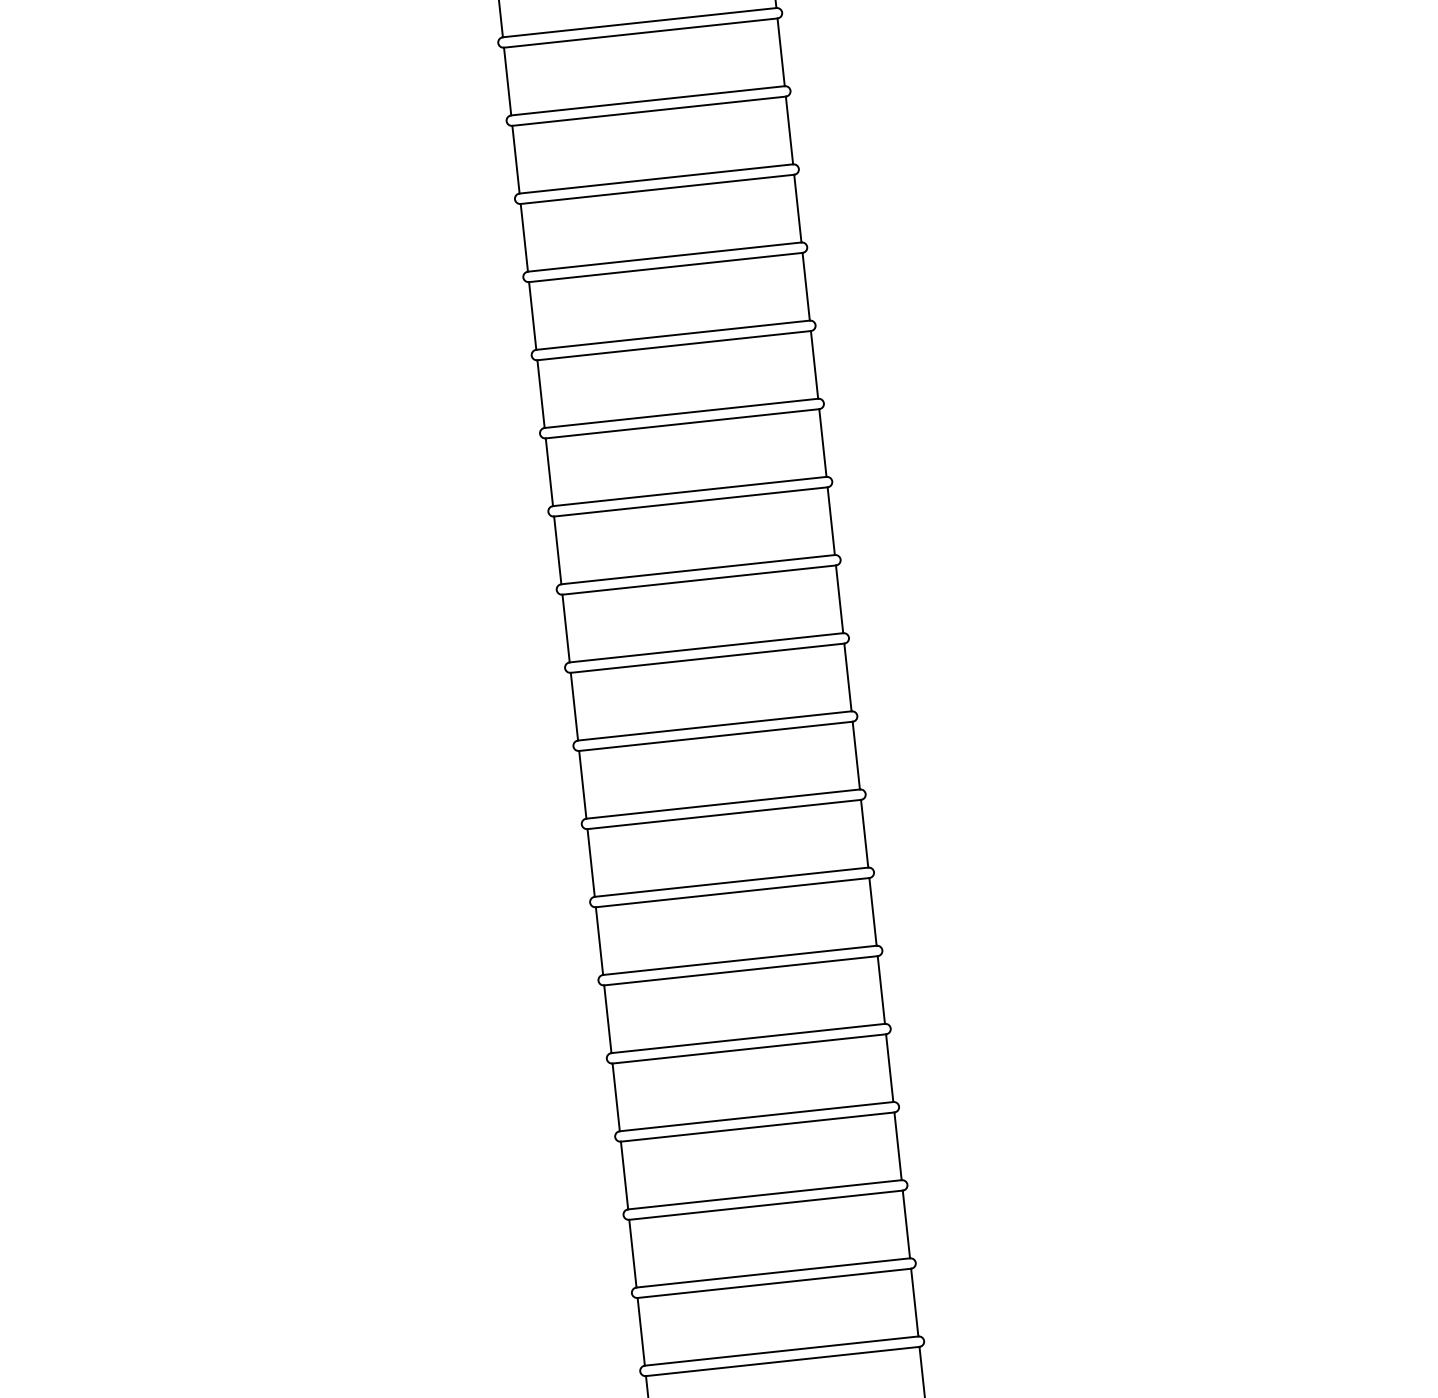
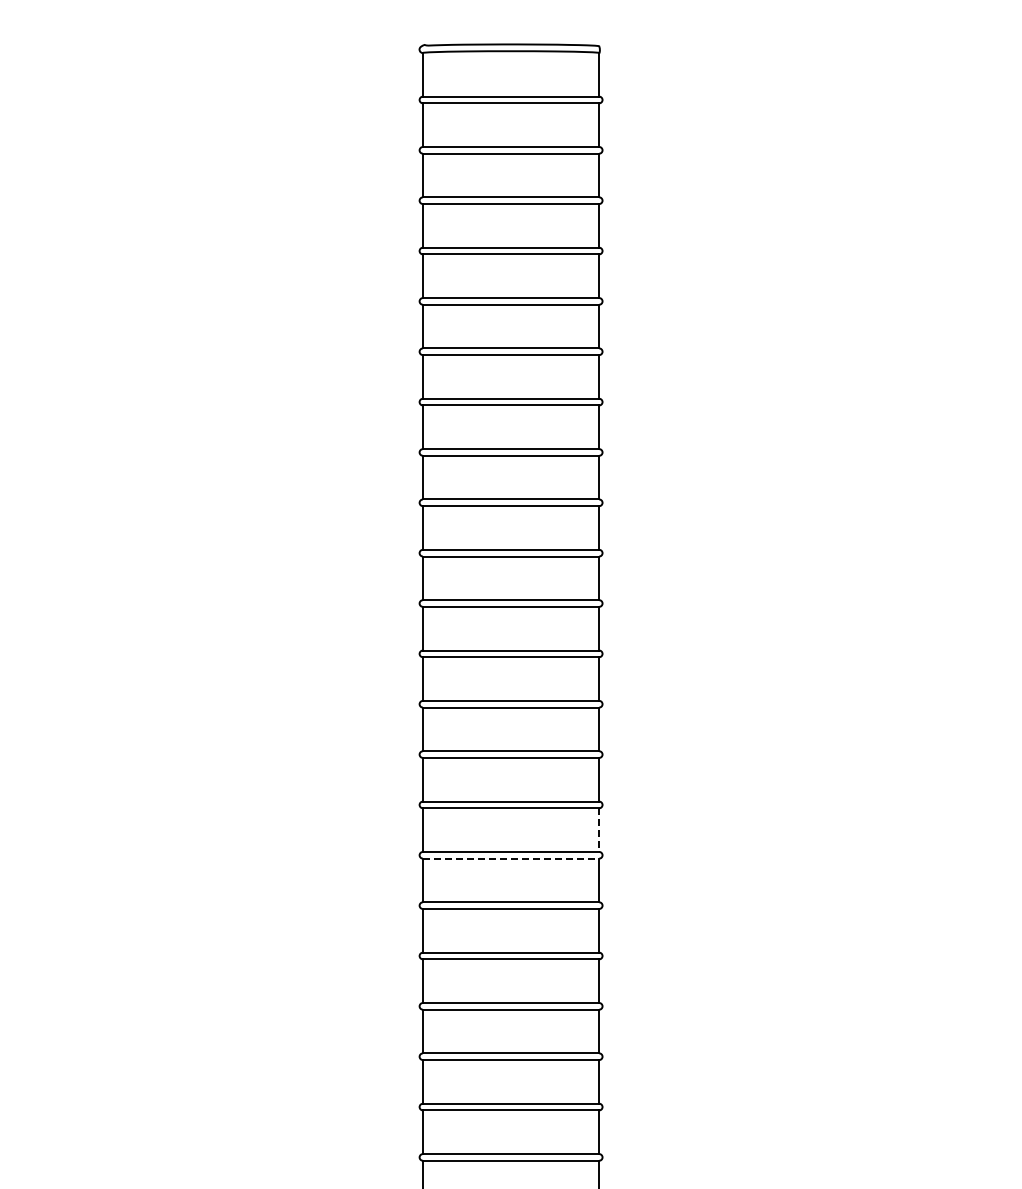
line: (865, 834) -> (599, 830), solid -> dashed
line: (733, 892) -> (511, 858), solid -> dashed

